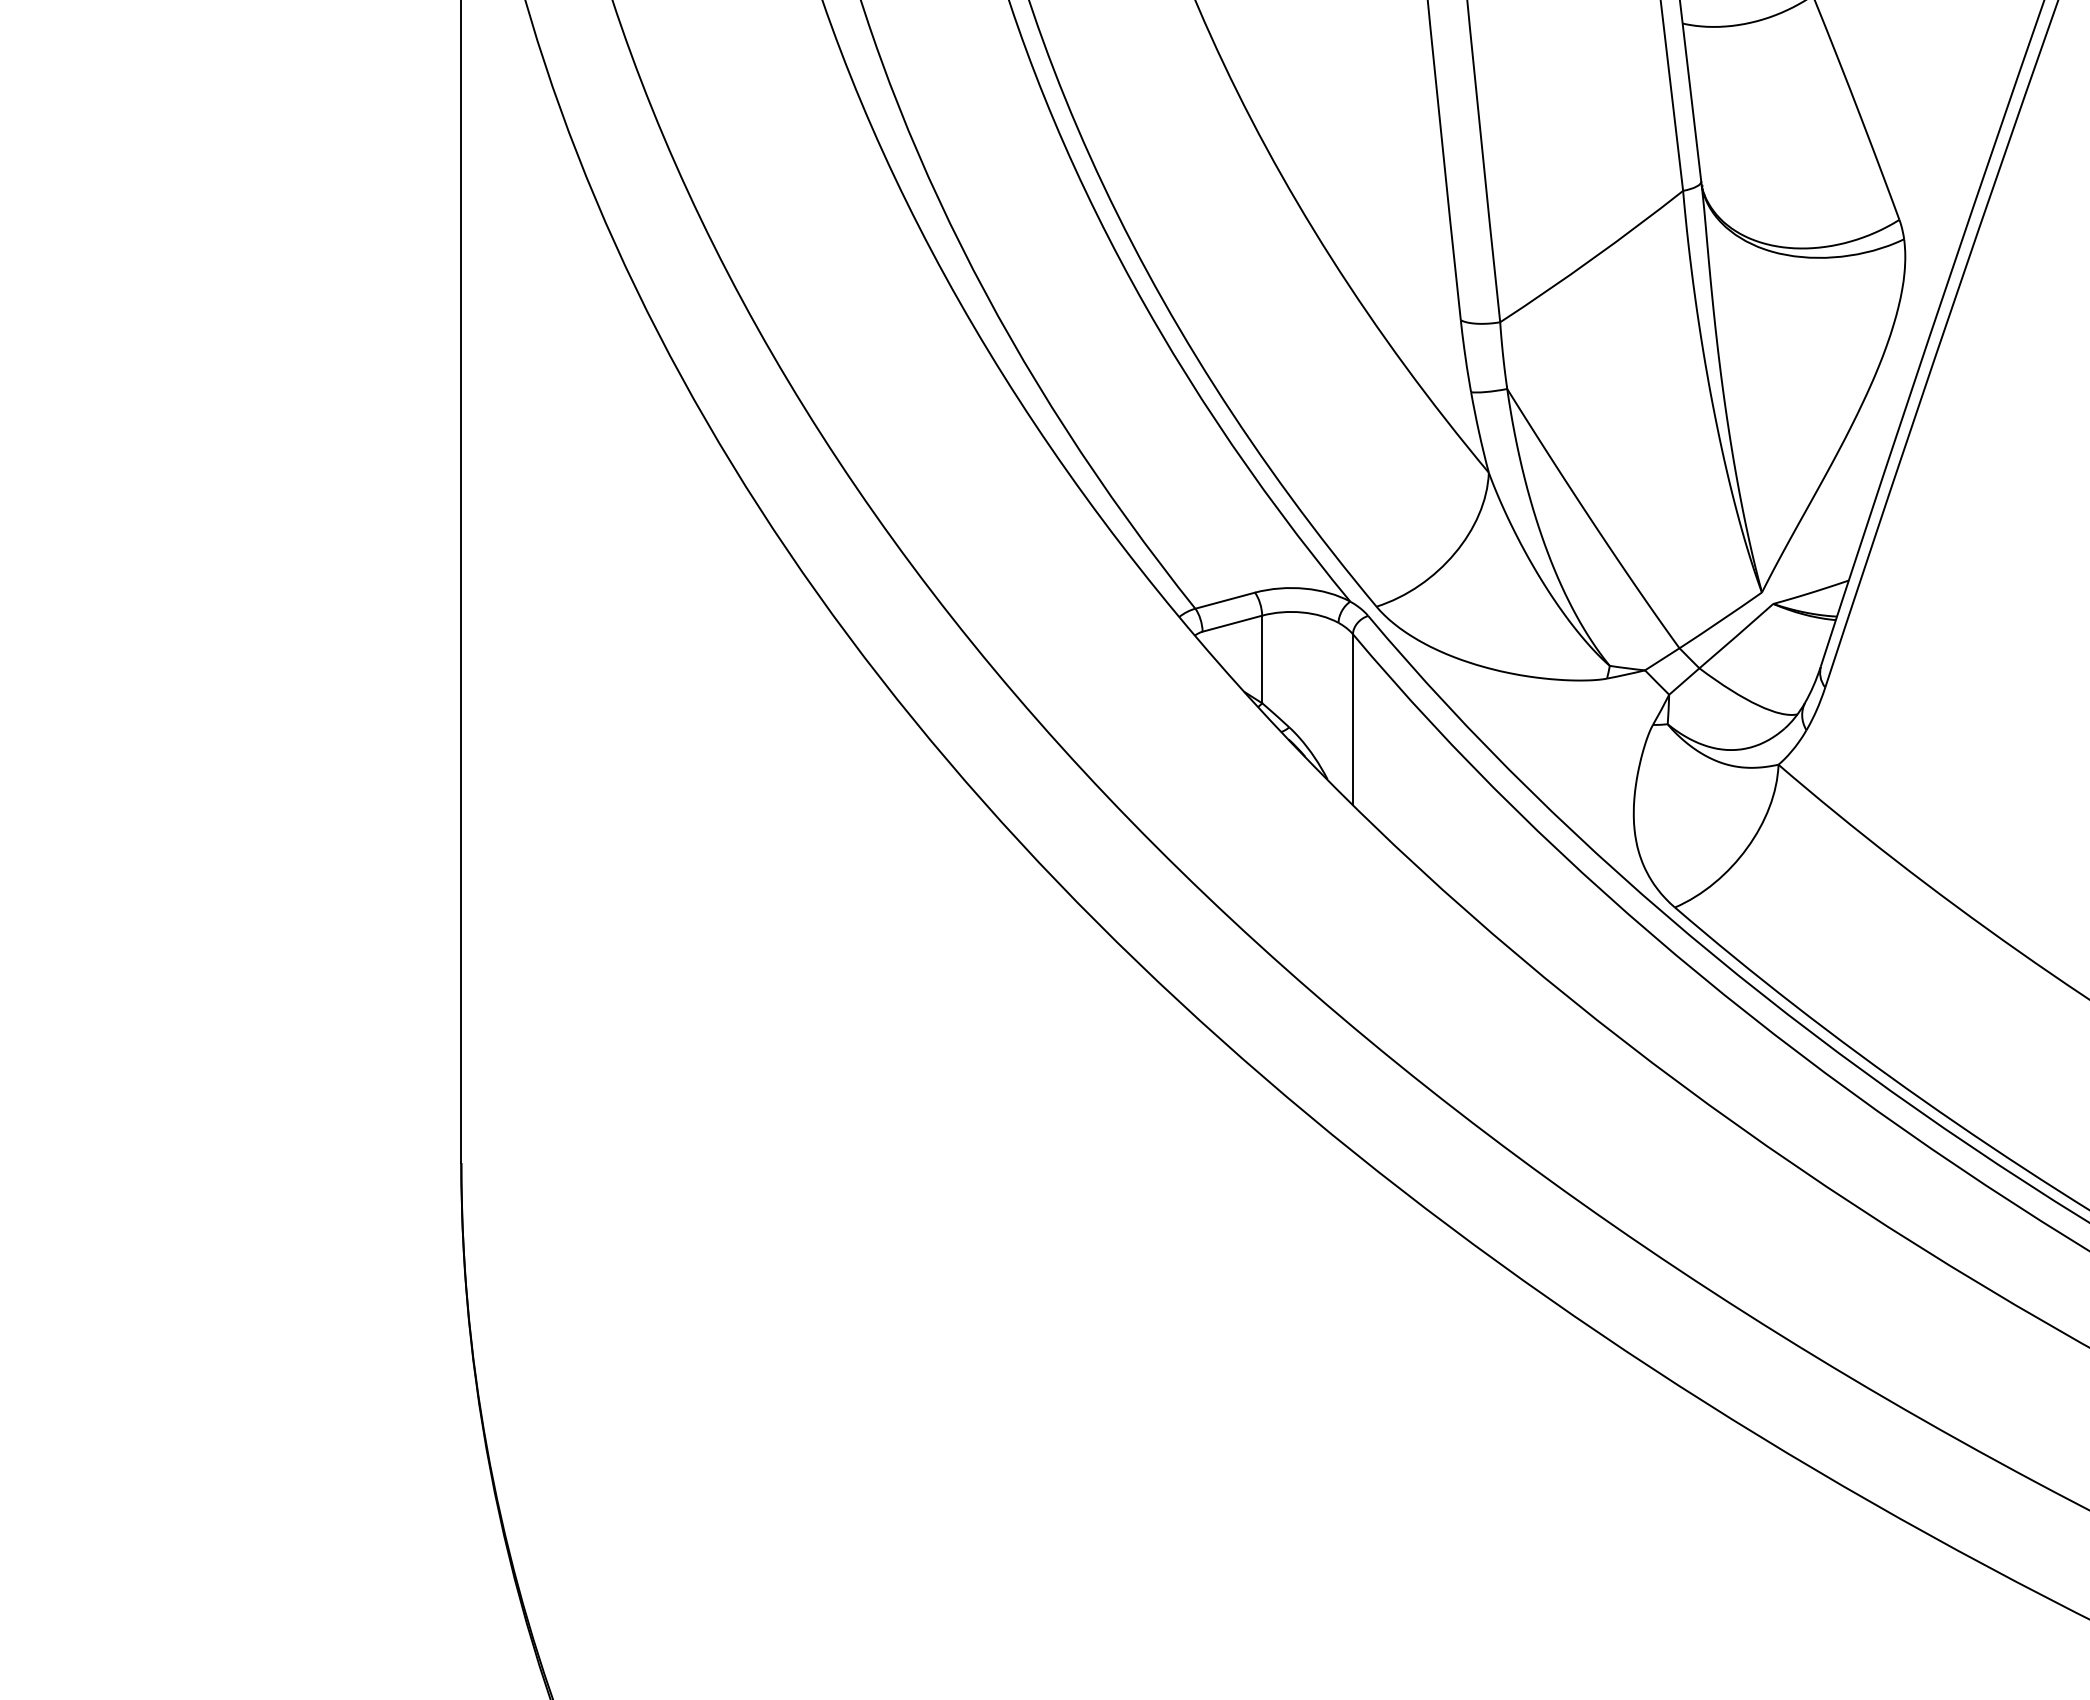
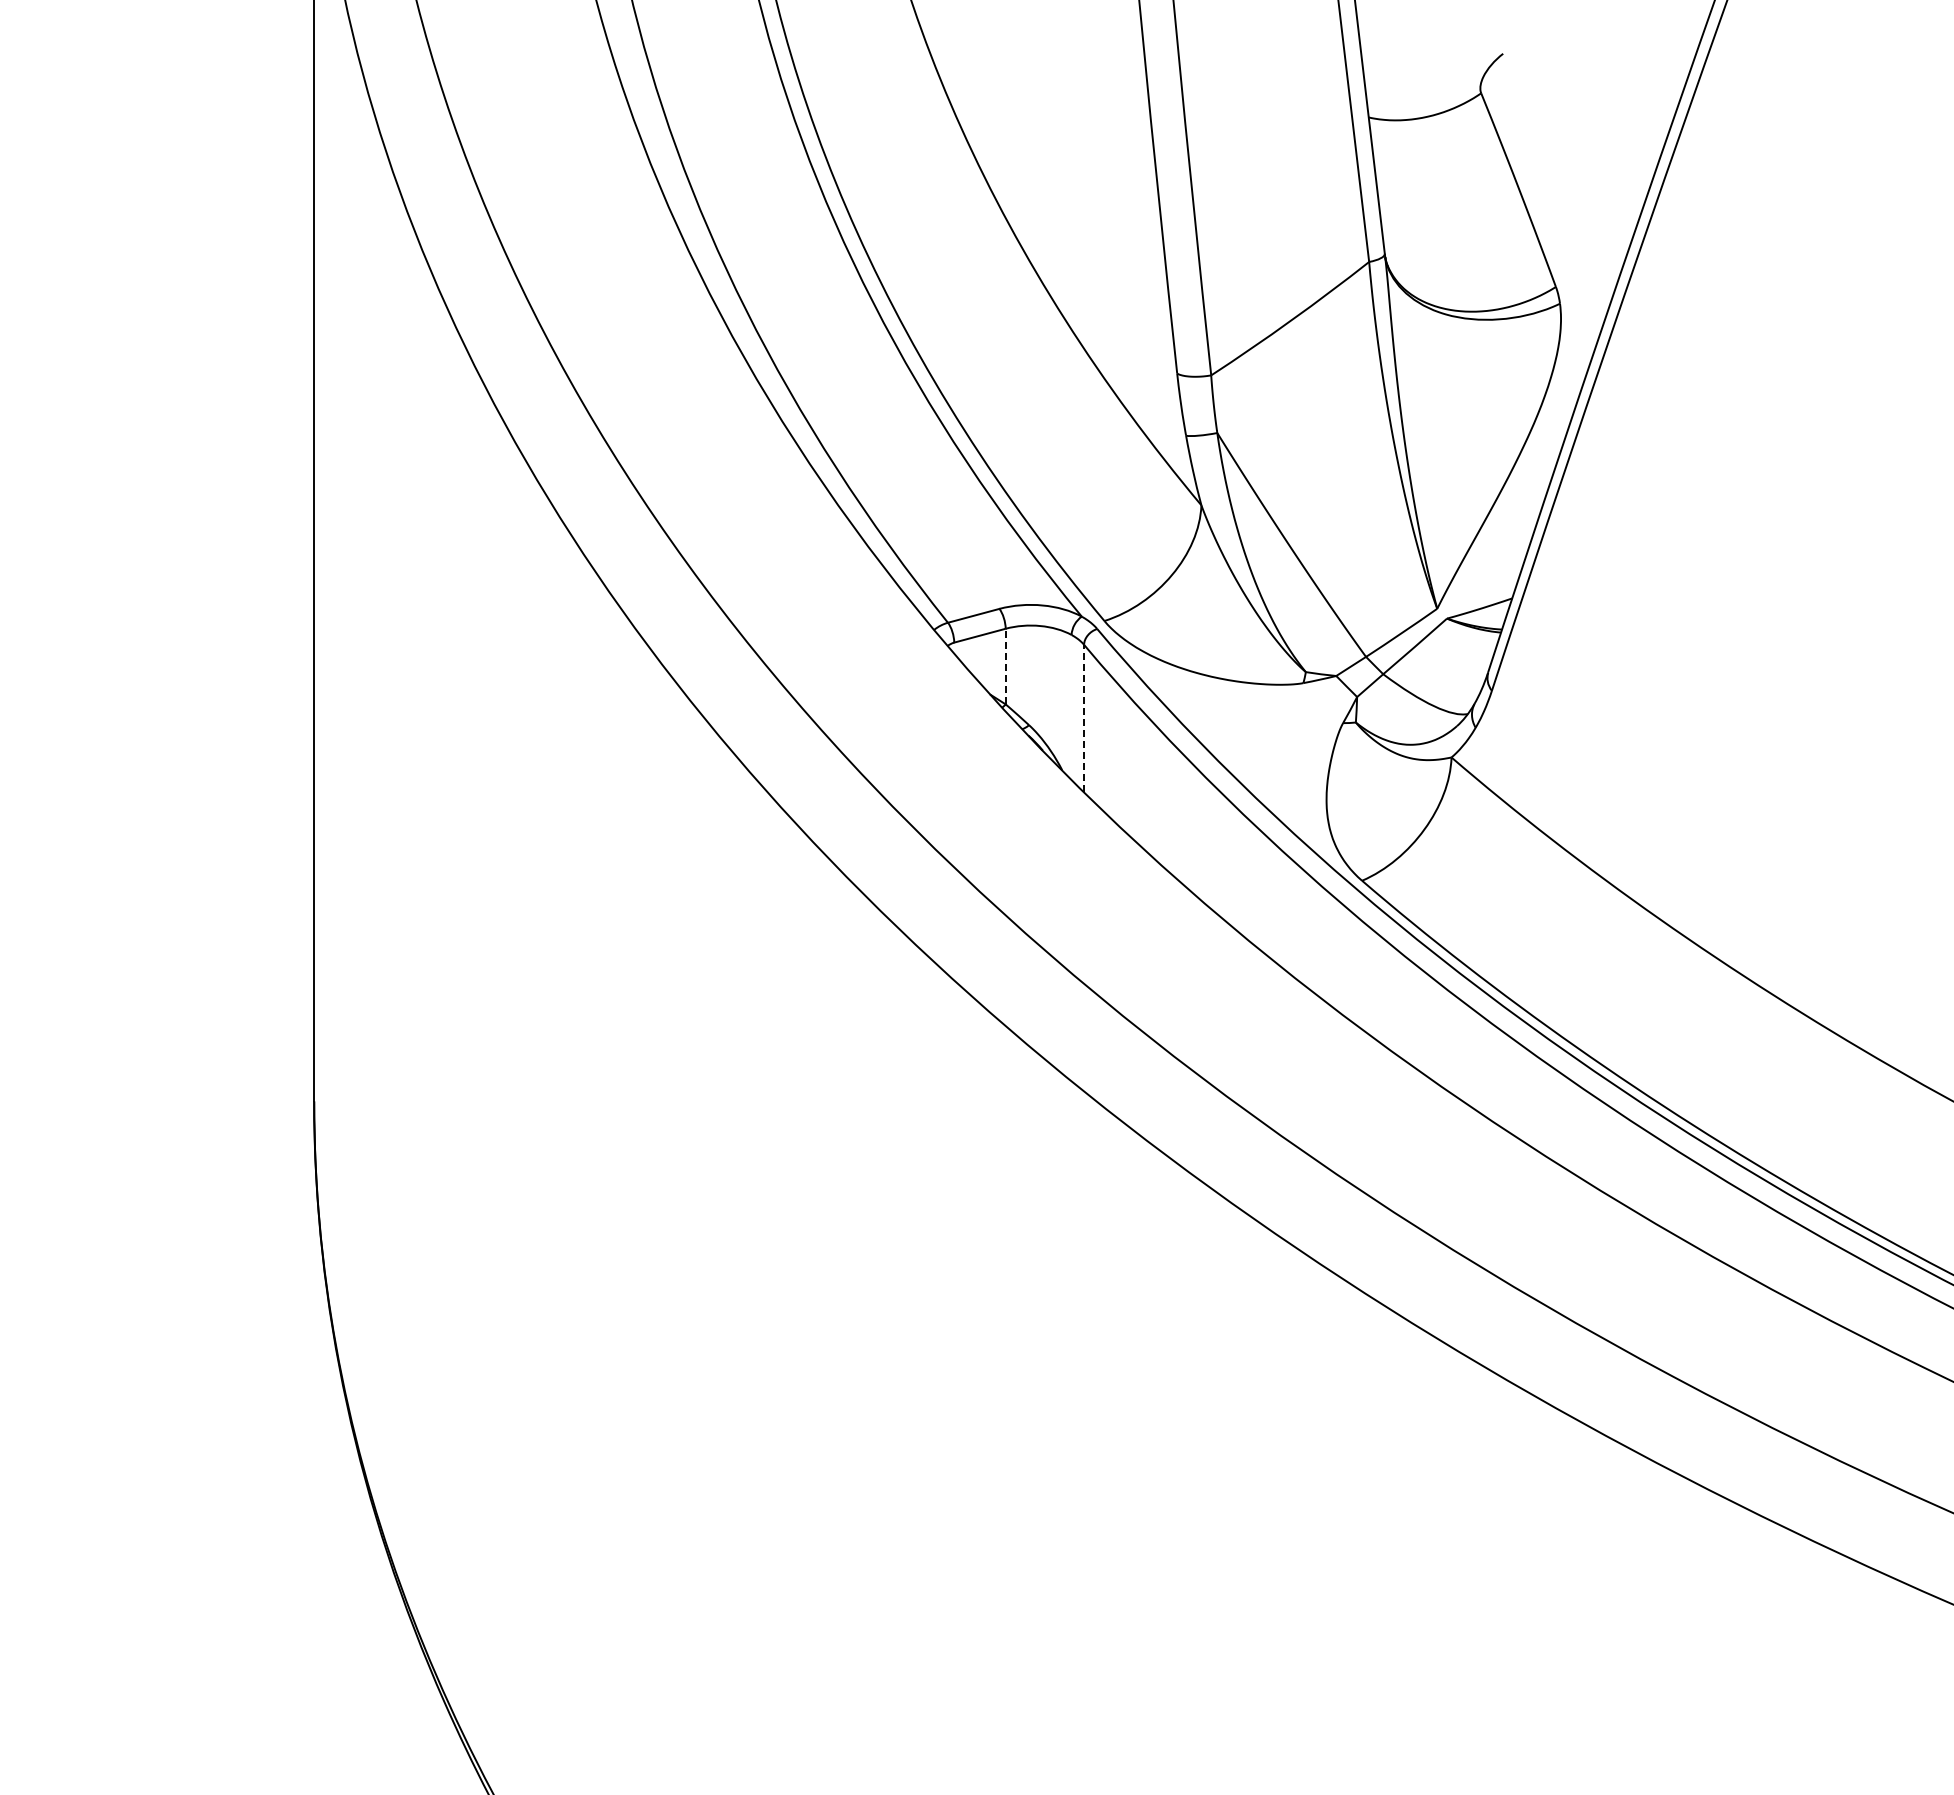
line: (1261, 659) -> (1005, 666), solid -> dashed
line: (1353, 719) -> (1084, 718), solid -> dashed

